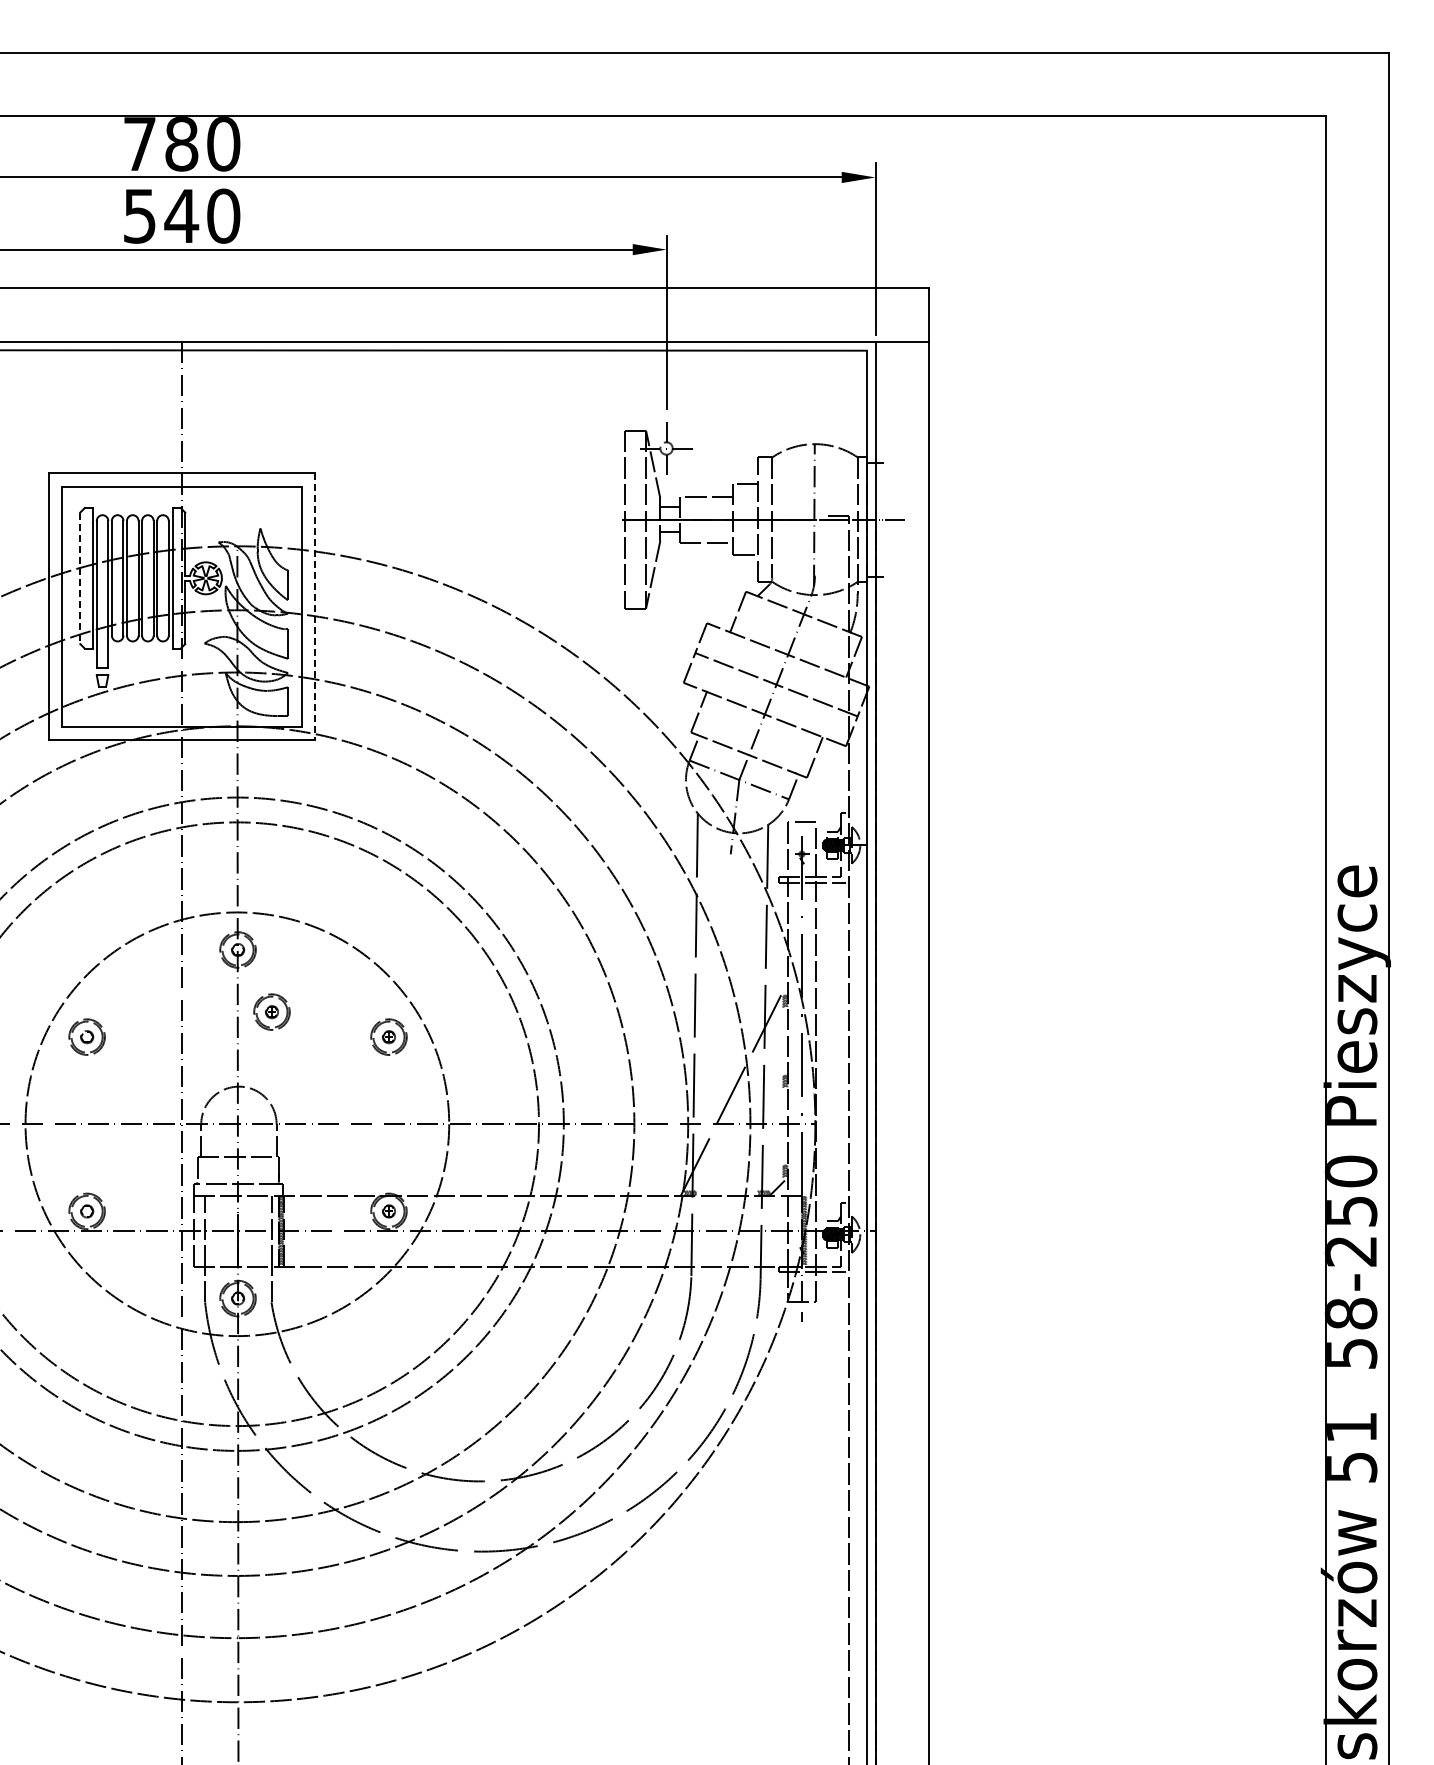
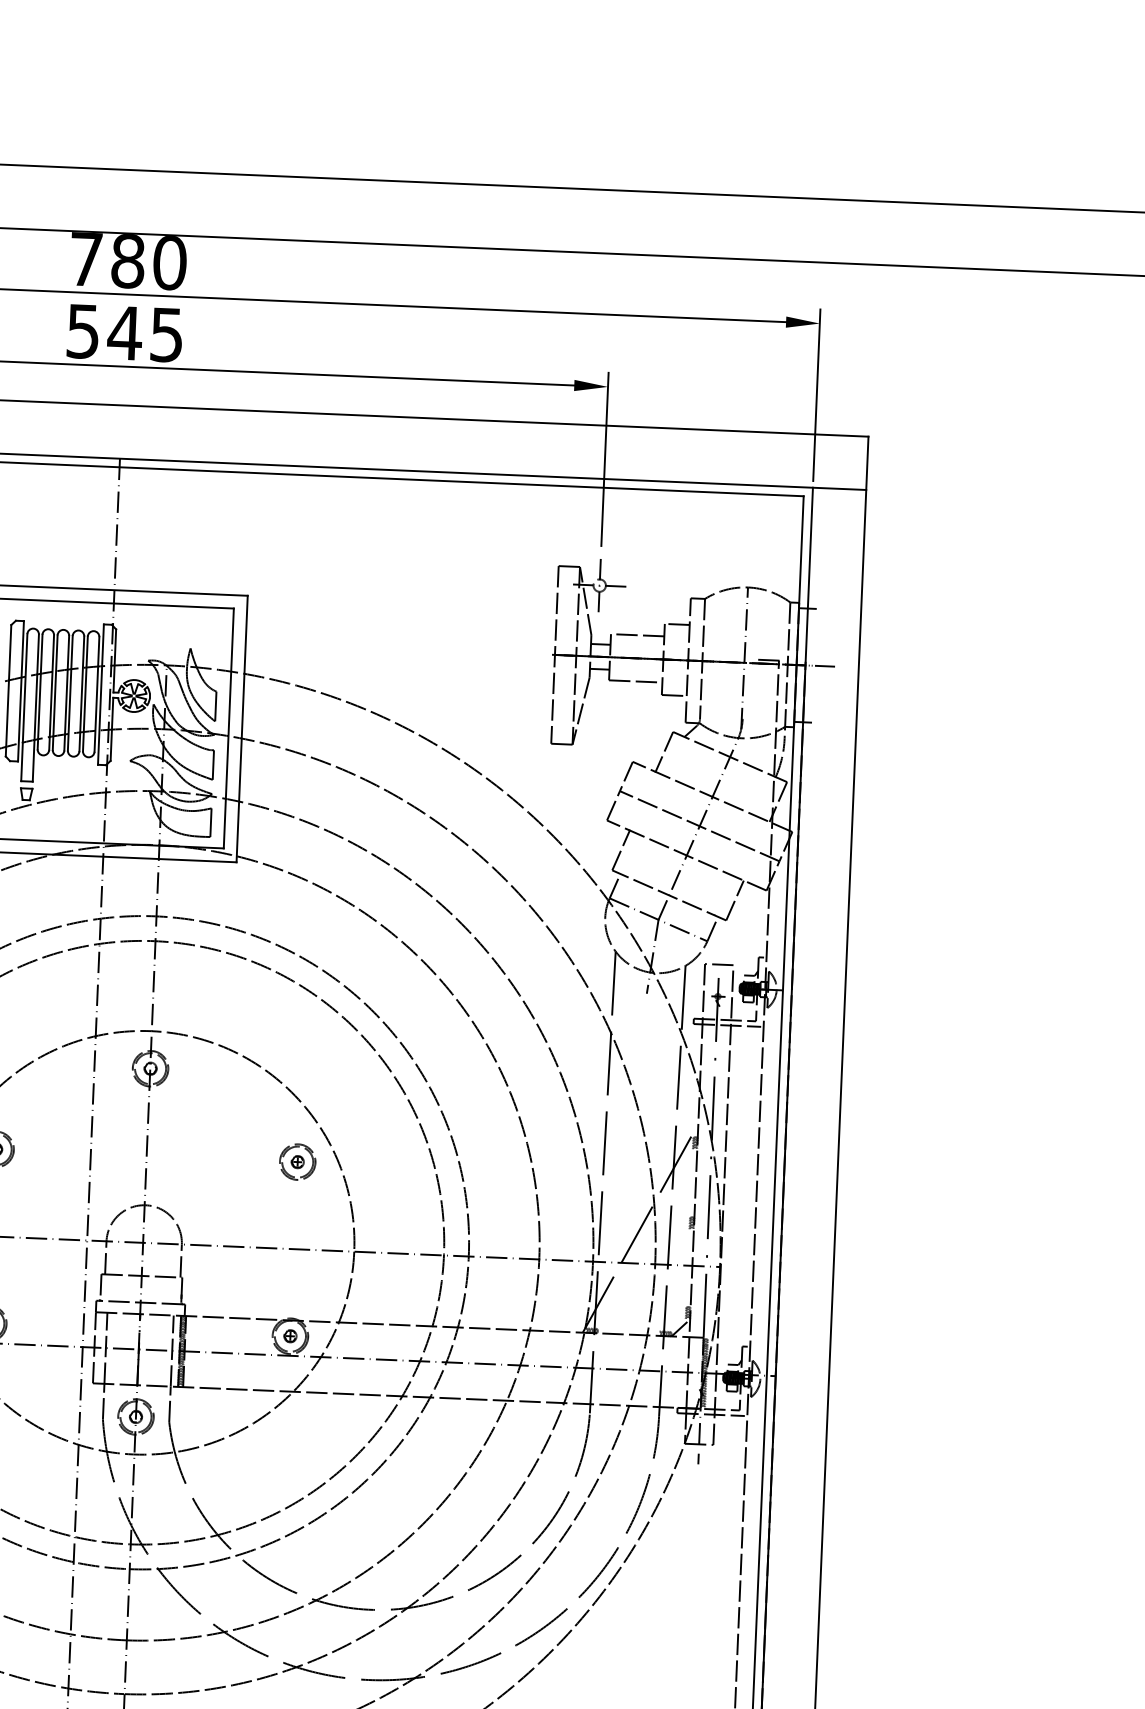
text: (223, 215) -> (166, 334), 540 -> 545
line: (80, 578) -> (8, 690), dashed -> solid
line: (315, 607) -> (242, 729), dashed -> solid
part: (271, 1011) -> (181, 1131), removed

